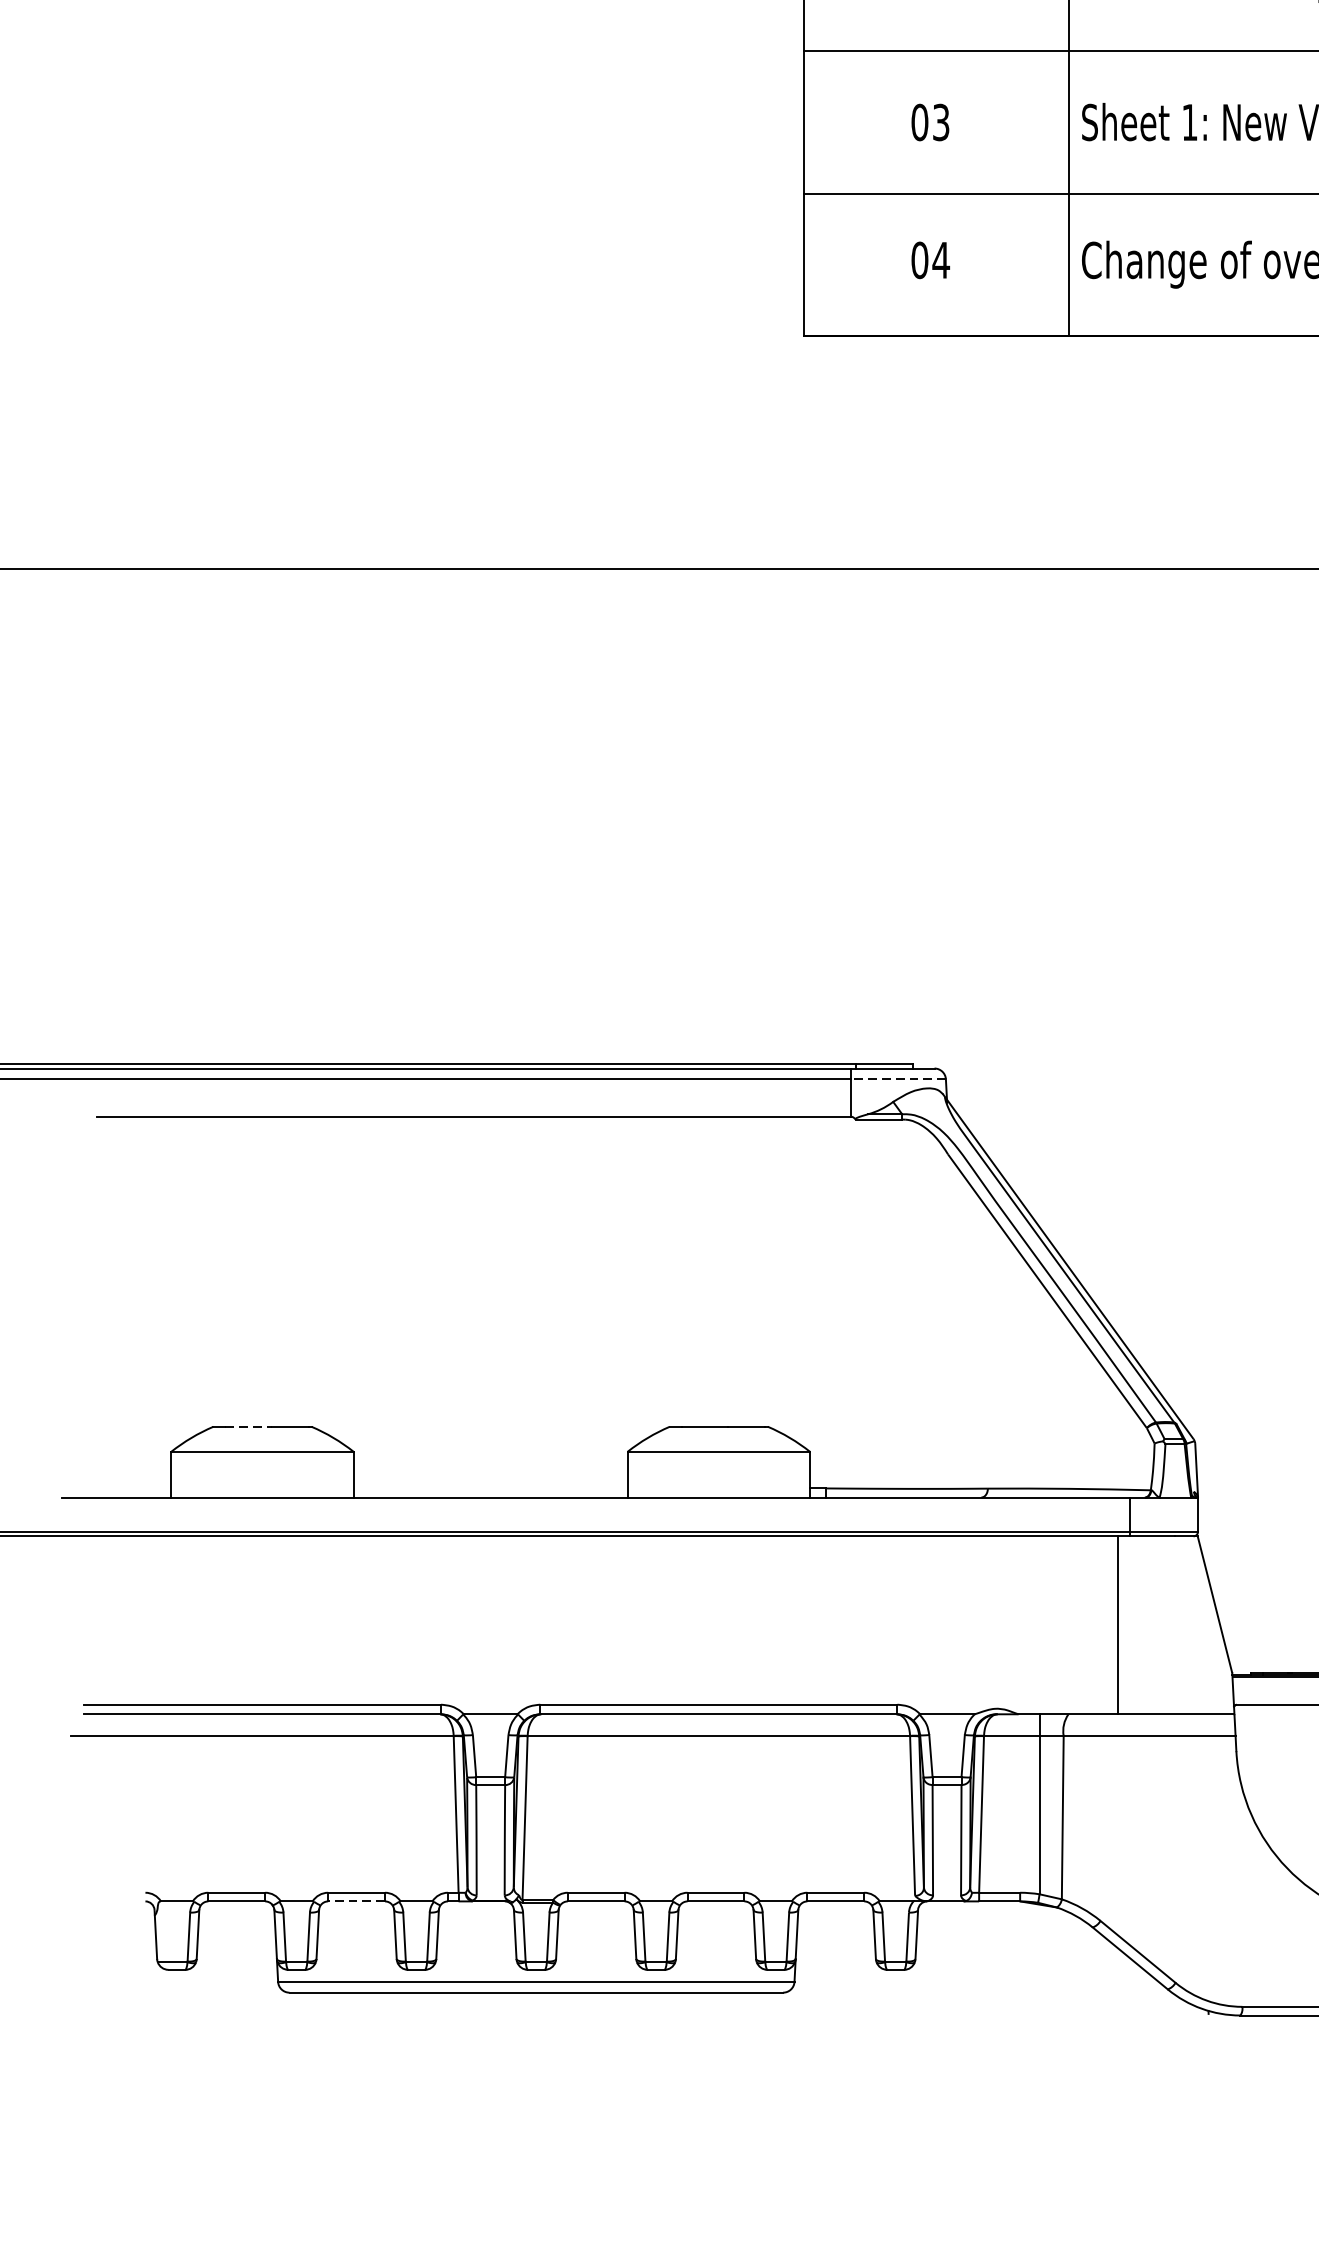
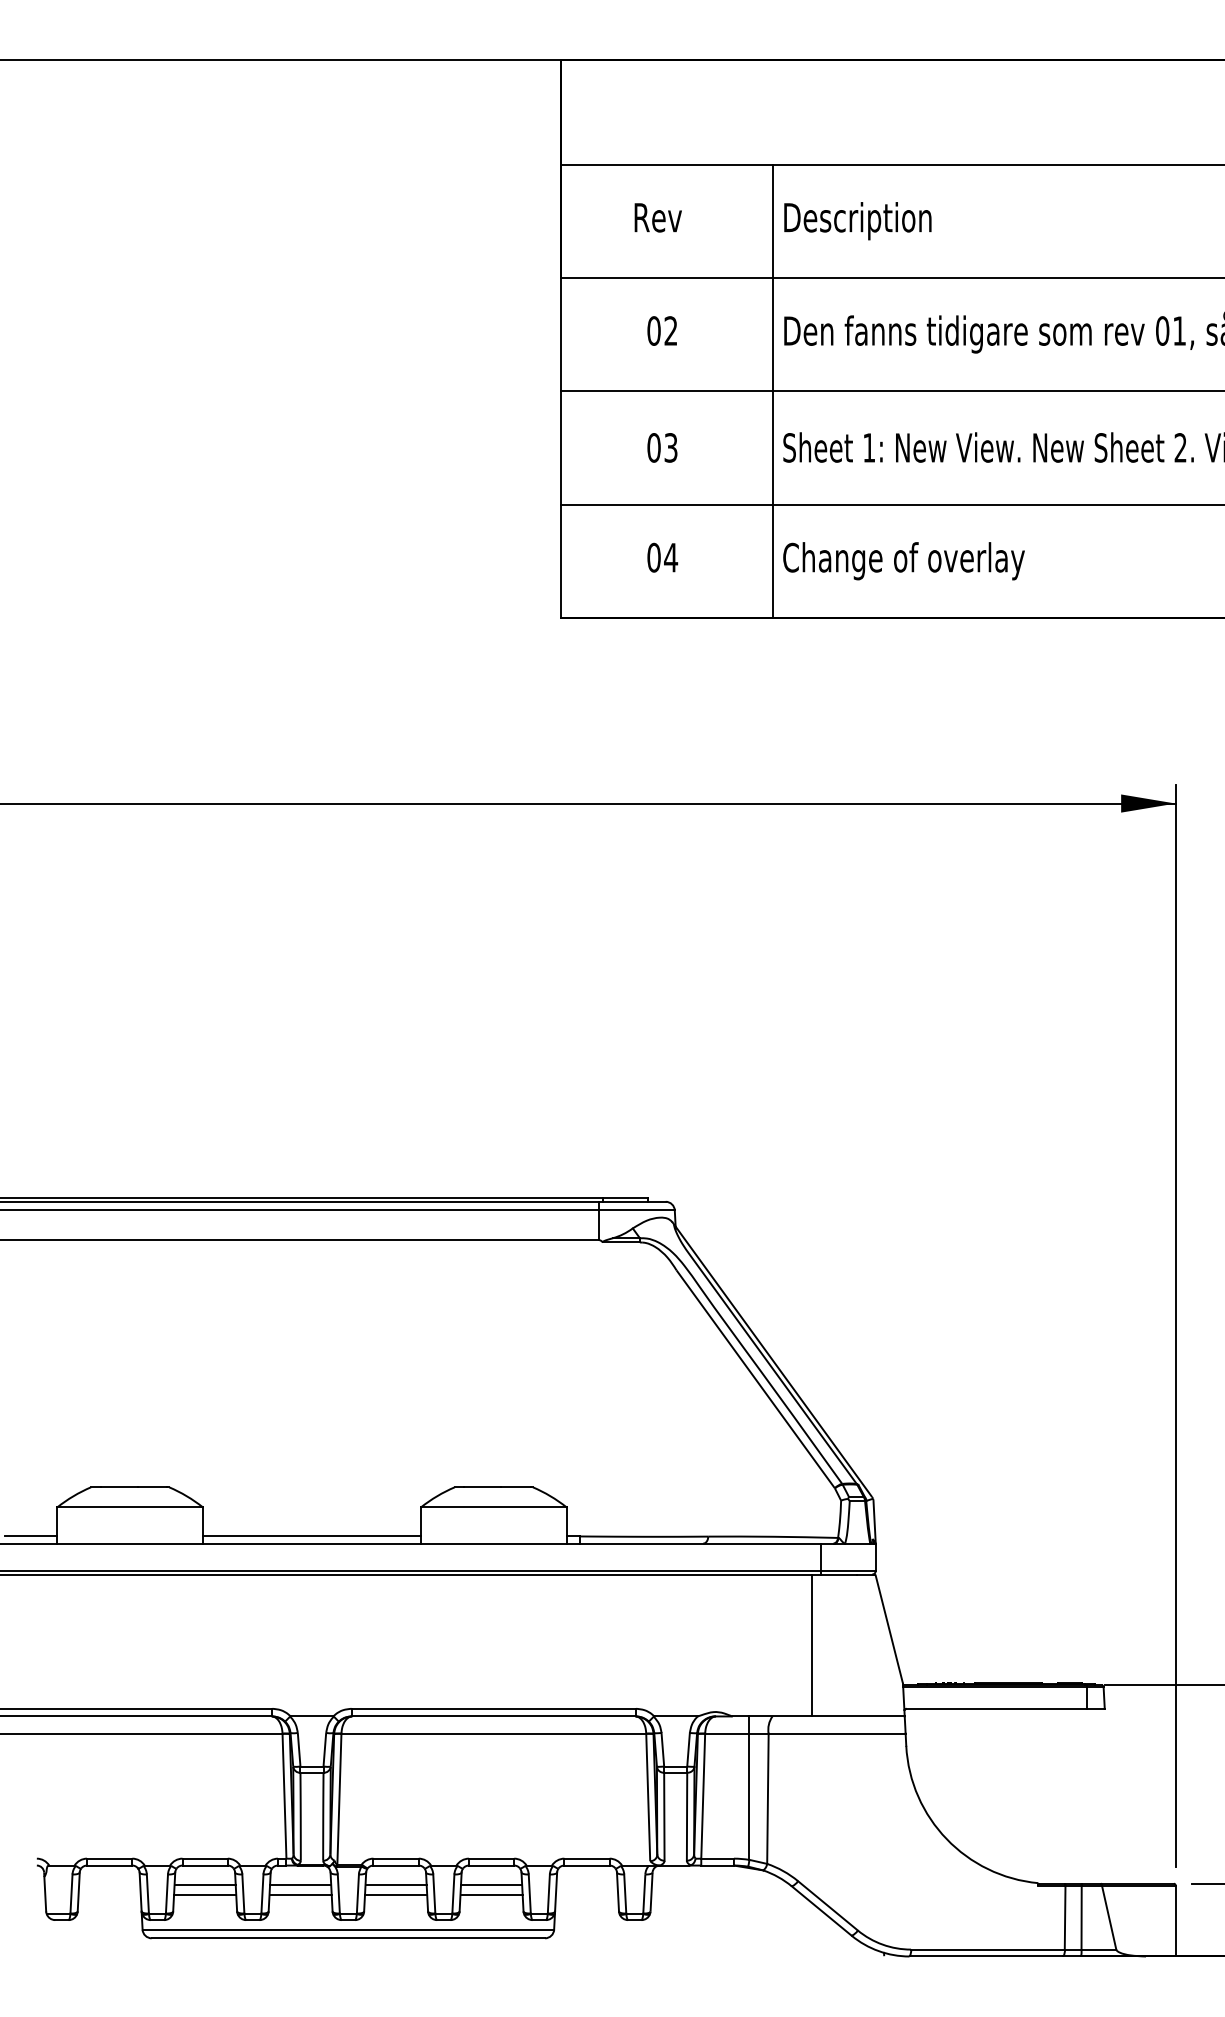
line: (897, 1079) -> (636, 1210), dashed -> solid
line: (249, 1427) -> (119, 1487), dashed -> solid
line: (138, 1488) -> (31, 1536), added
line: (490, 1488) -> (311, 1536), added
line: (357, 1901) -> (205, 1865), dashed -> solid
line: (355, 1926) -> (204, 1885), added
line: (476, 1926) -> (300, 1885), added
line: (595, 1926) -> (395, 1885), added
line: (715, 1926) -> (491, 1885), added
line: (357, 1937) -> (205, 1894), added
line: (476, 1937) -> (300, 1894), added
line: (596, 1937) -> (396, 1894), added
line: (715, 1937) -> (491, 1894), added

